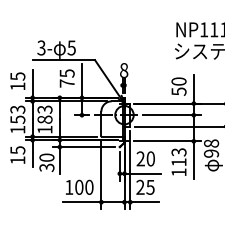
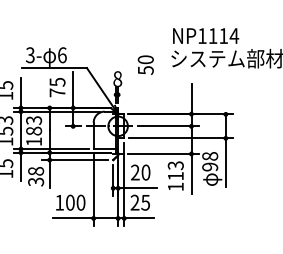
text: (70, 48) -> (61, 55), 5 -> 6
text: (178, 86) -> (145, 64), moved
text: (46, 157) -> (35, 171), 30 -> 38

